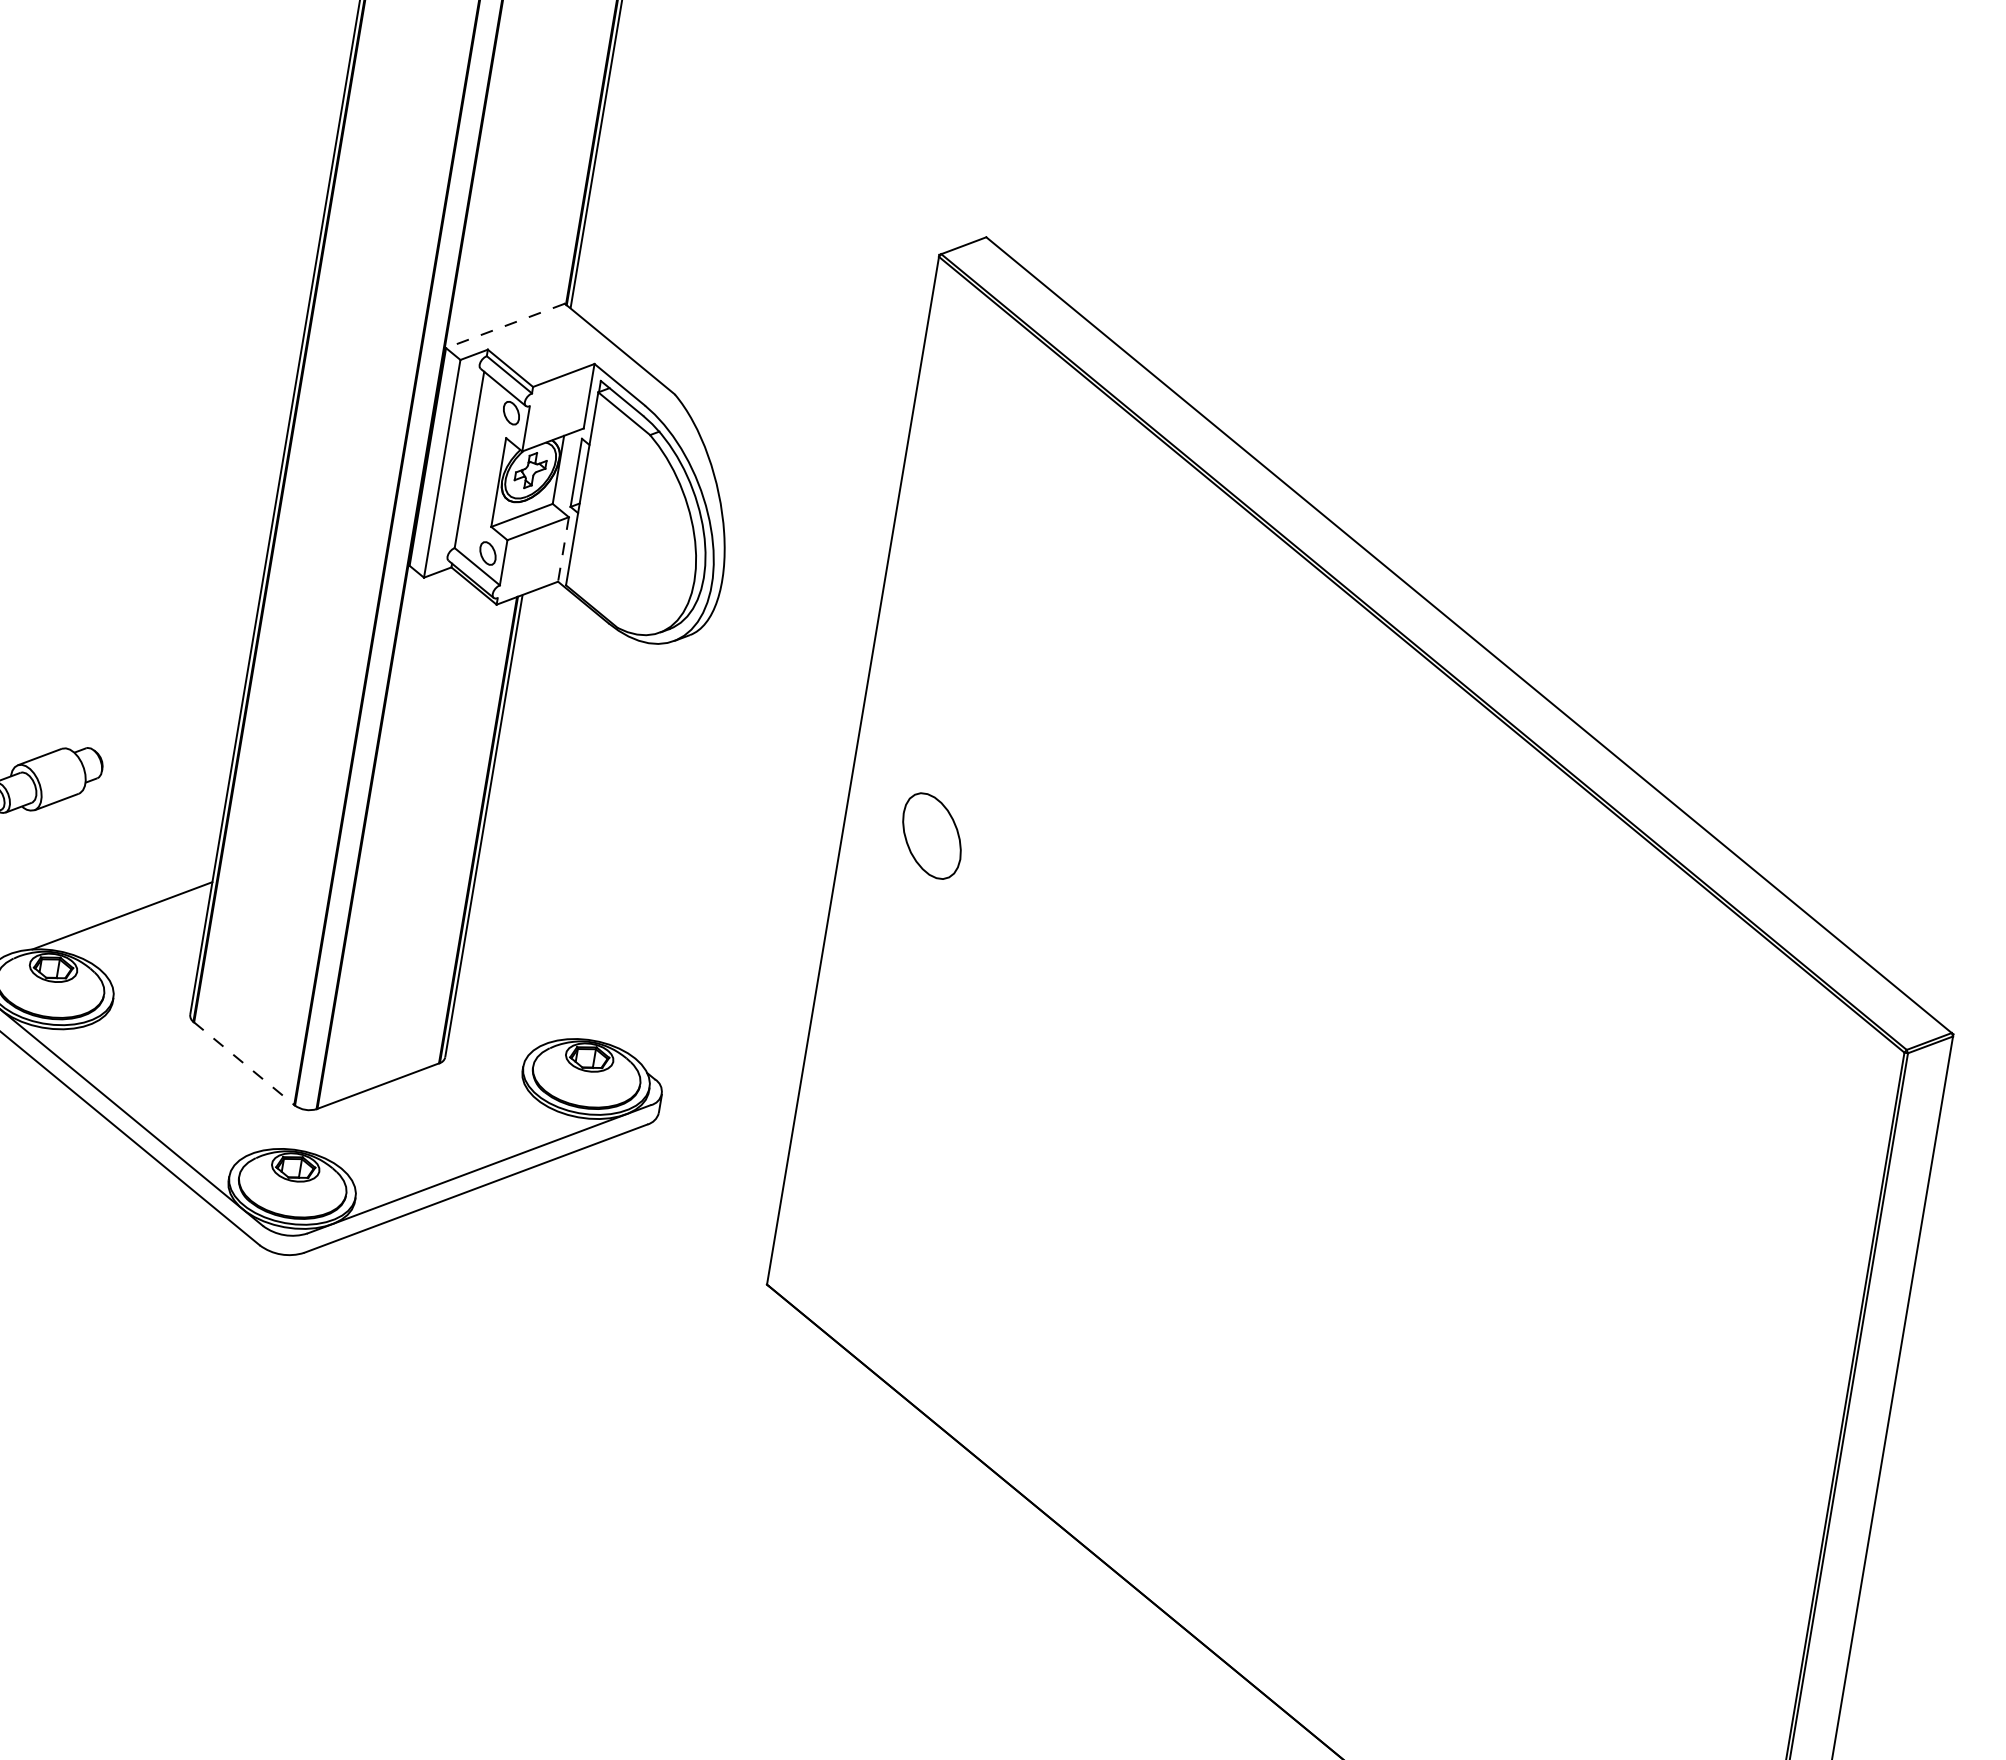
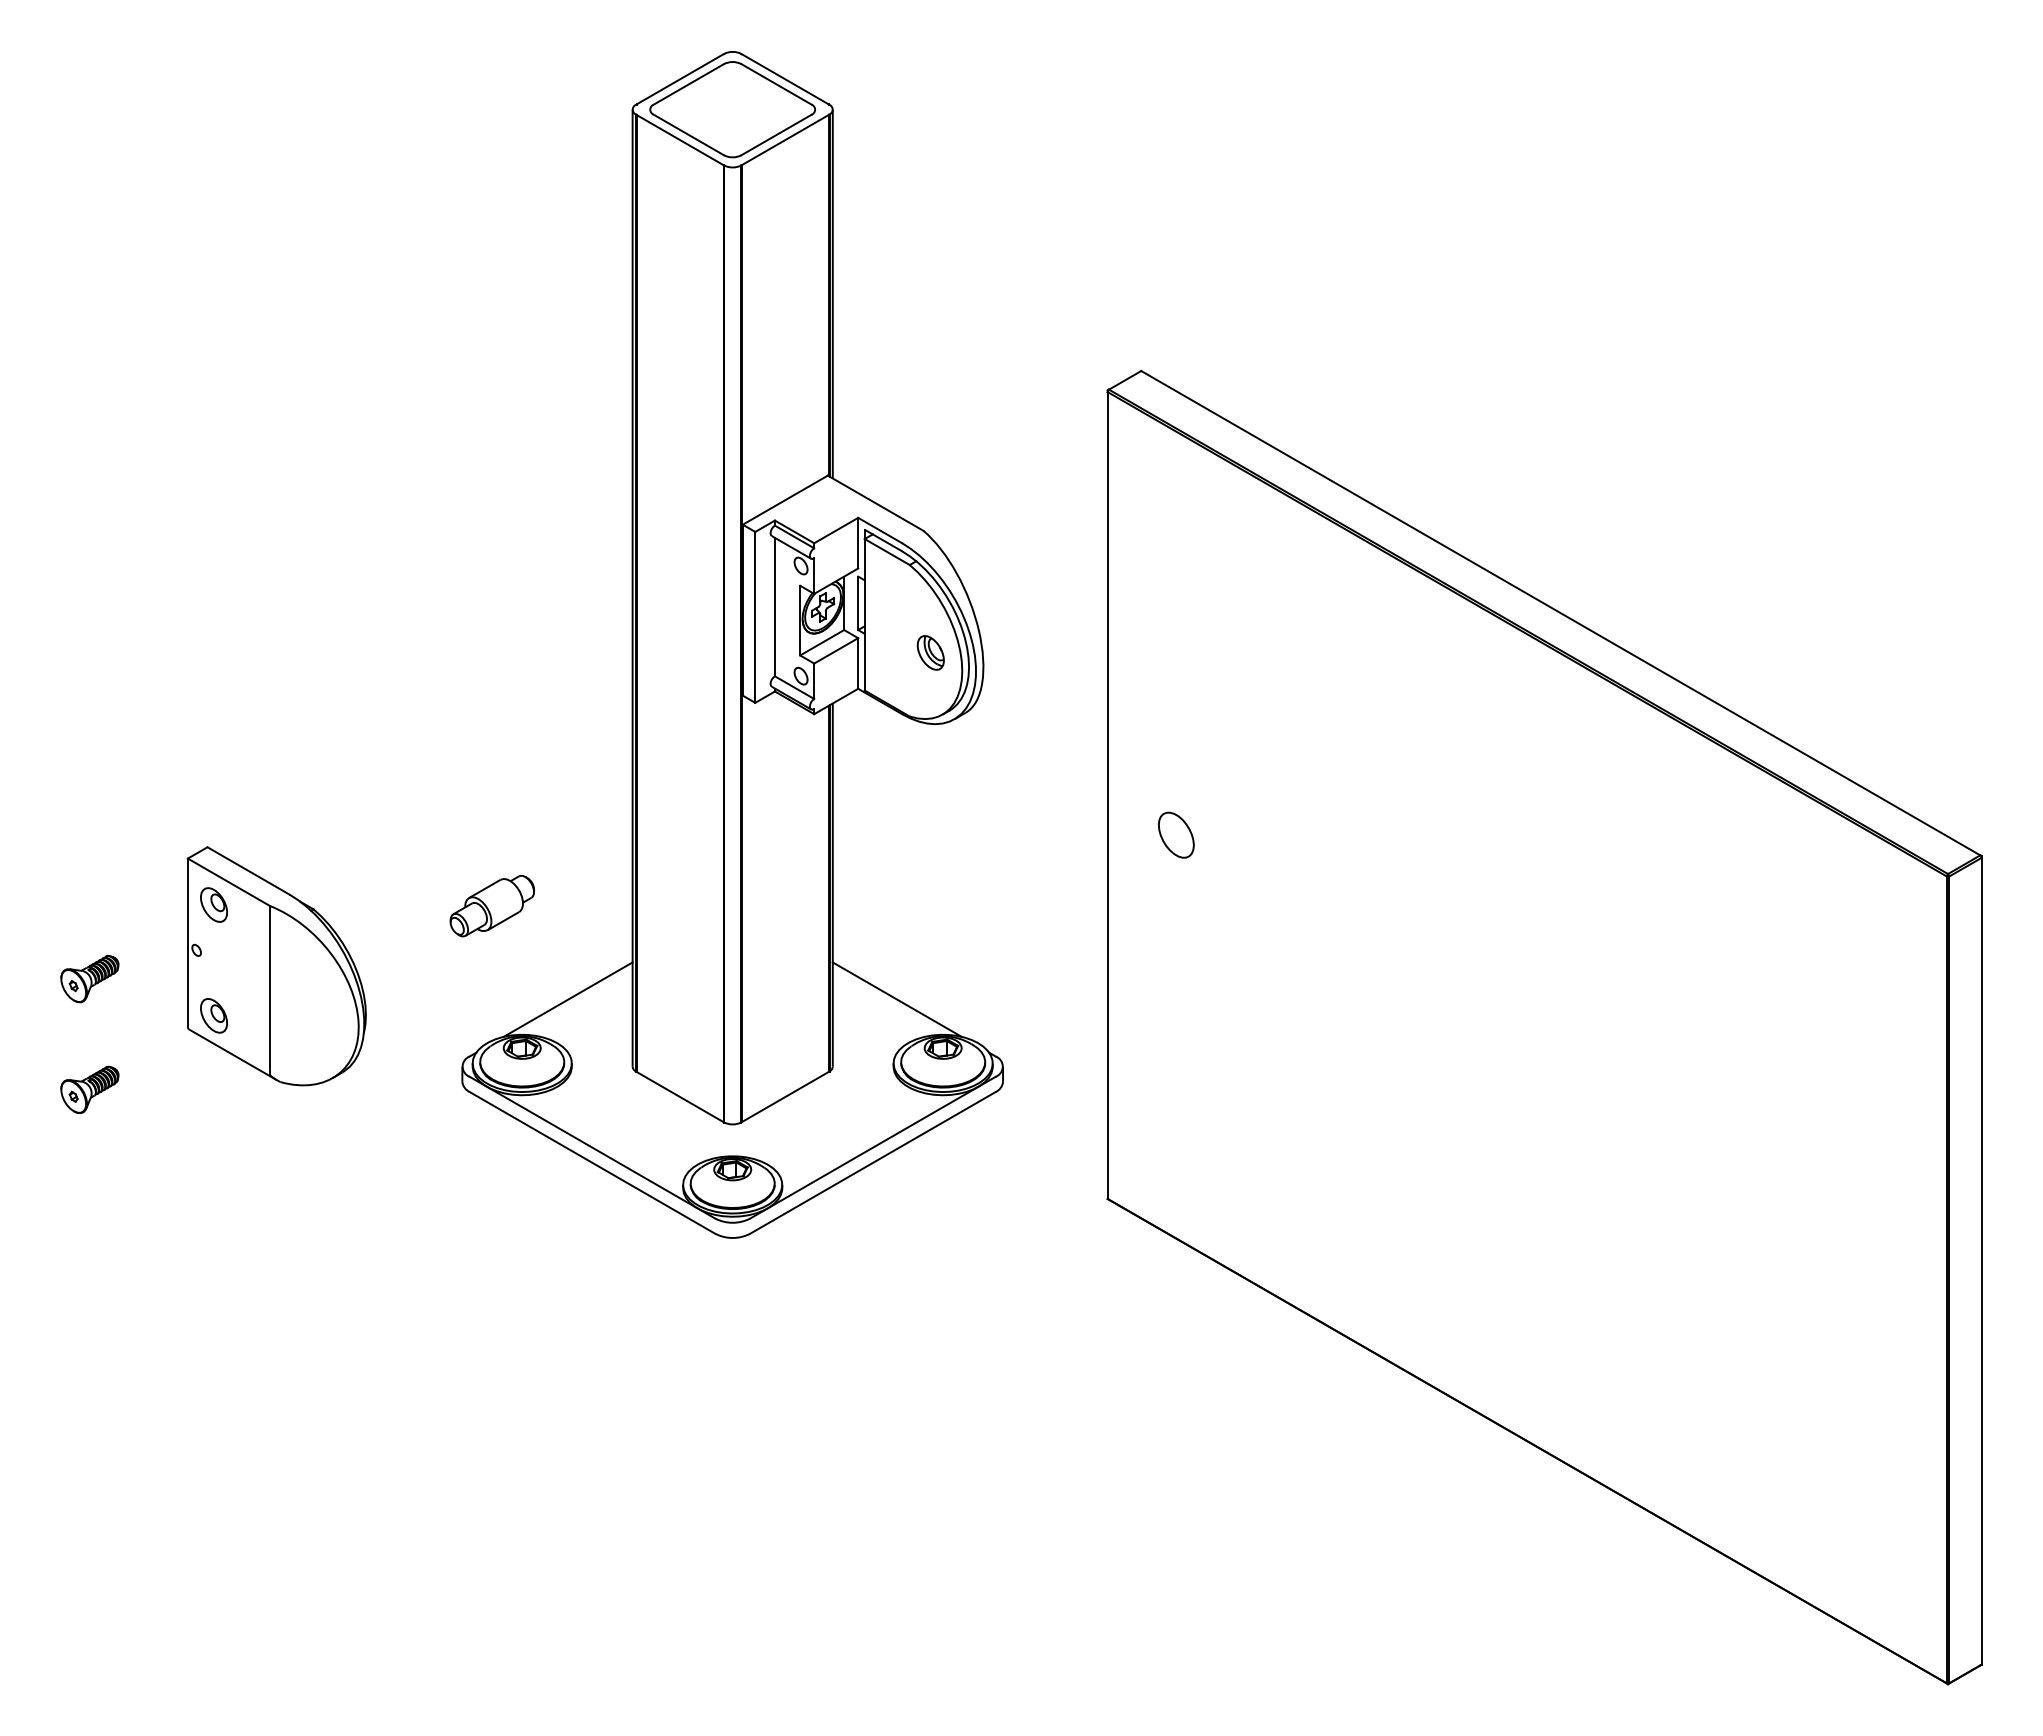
line: (504, 326) -> (784, 500), dashed -> solid
line: (563, 549) -> (858, 663), dashed -> solid
part: (657, 550) -> (930, 652), added
part: (932, 835) -> (1176, 834), size x0.71
line: (540, 985) -> (896, 999), added
line: (244, 1064) -> (680, 1097), dashed -> solid

